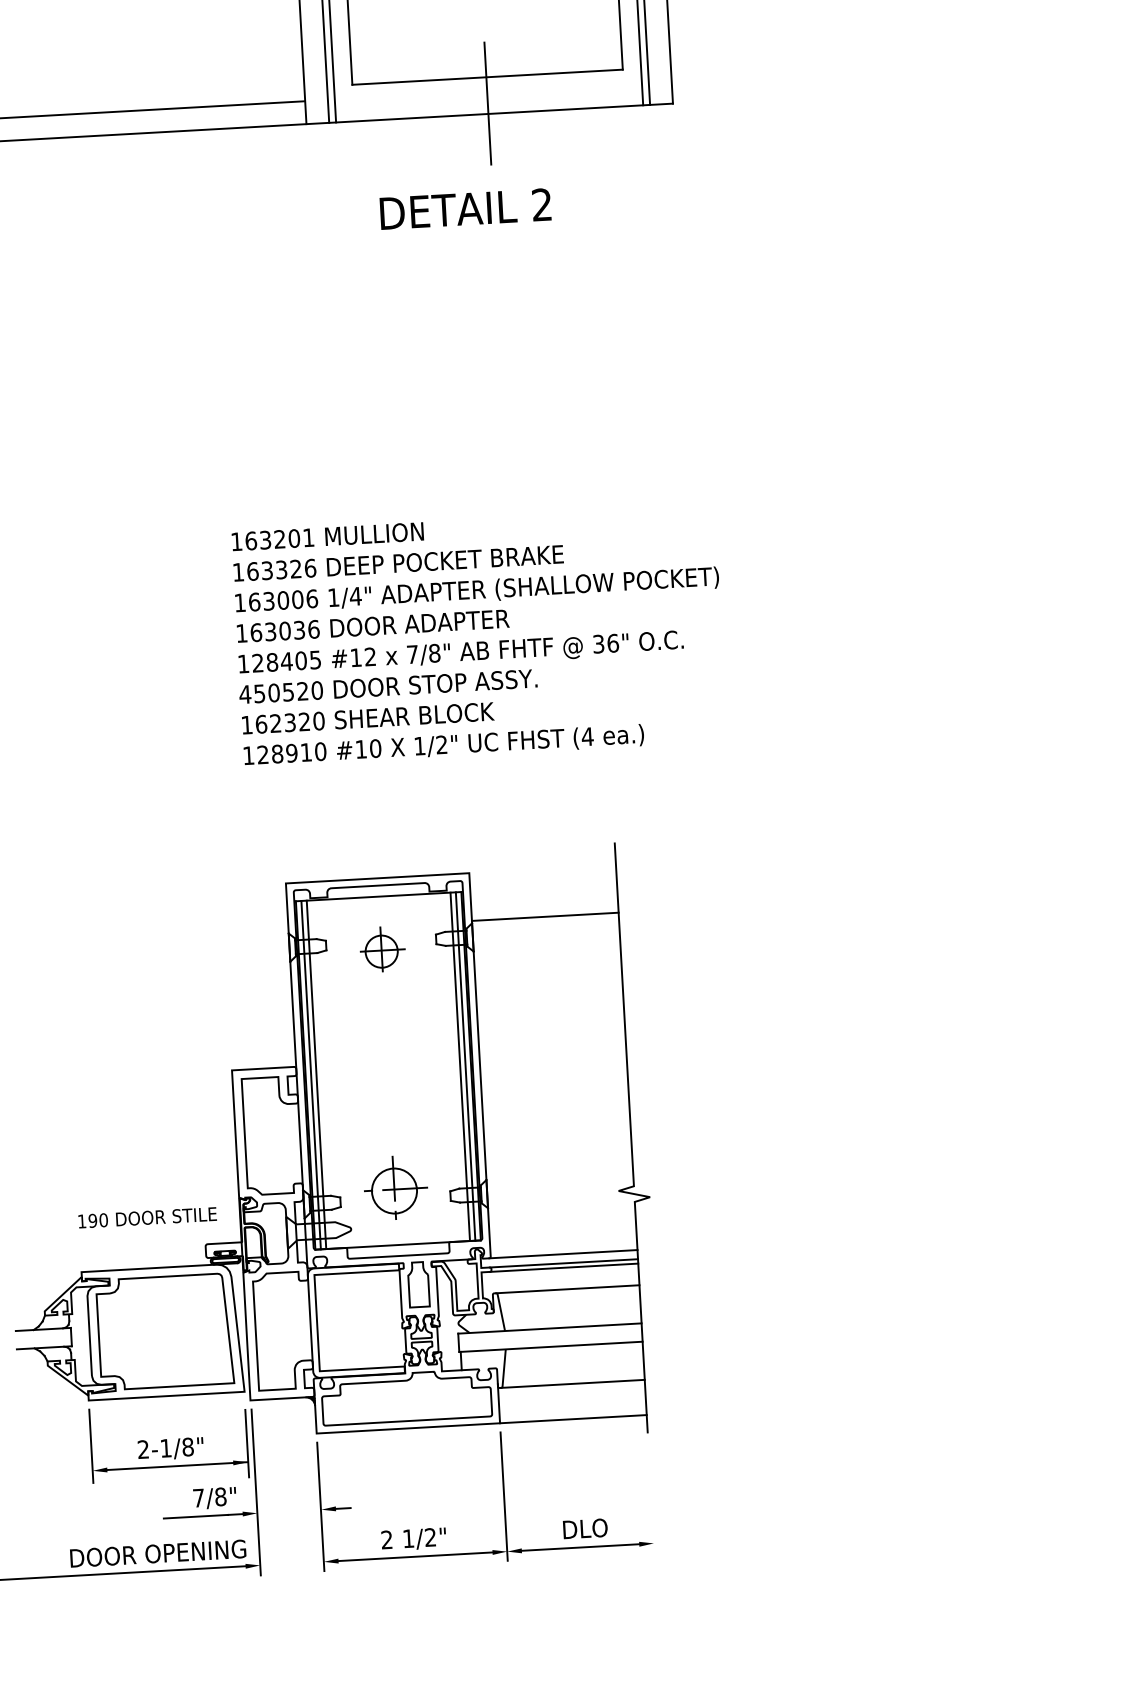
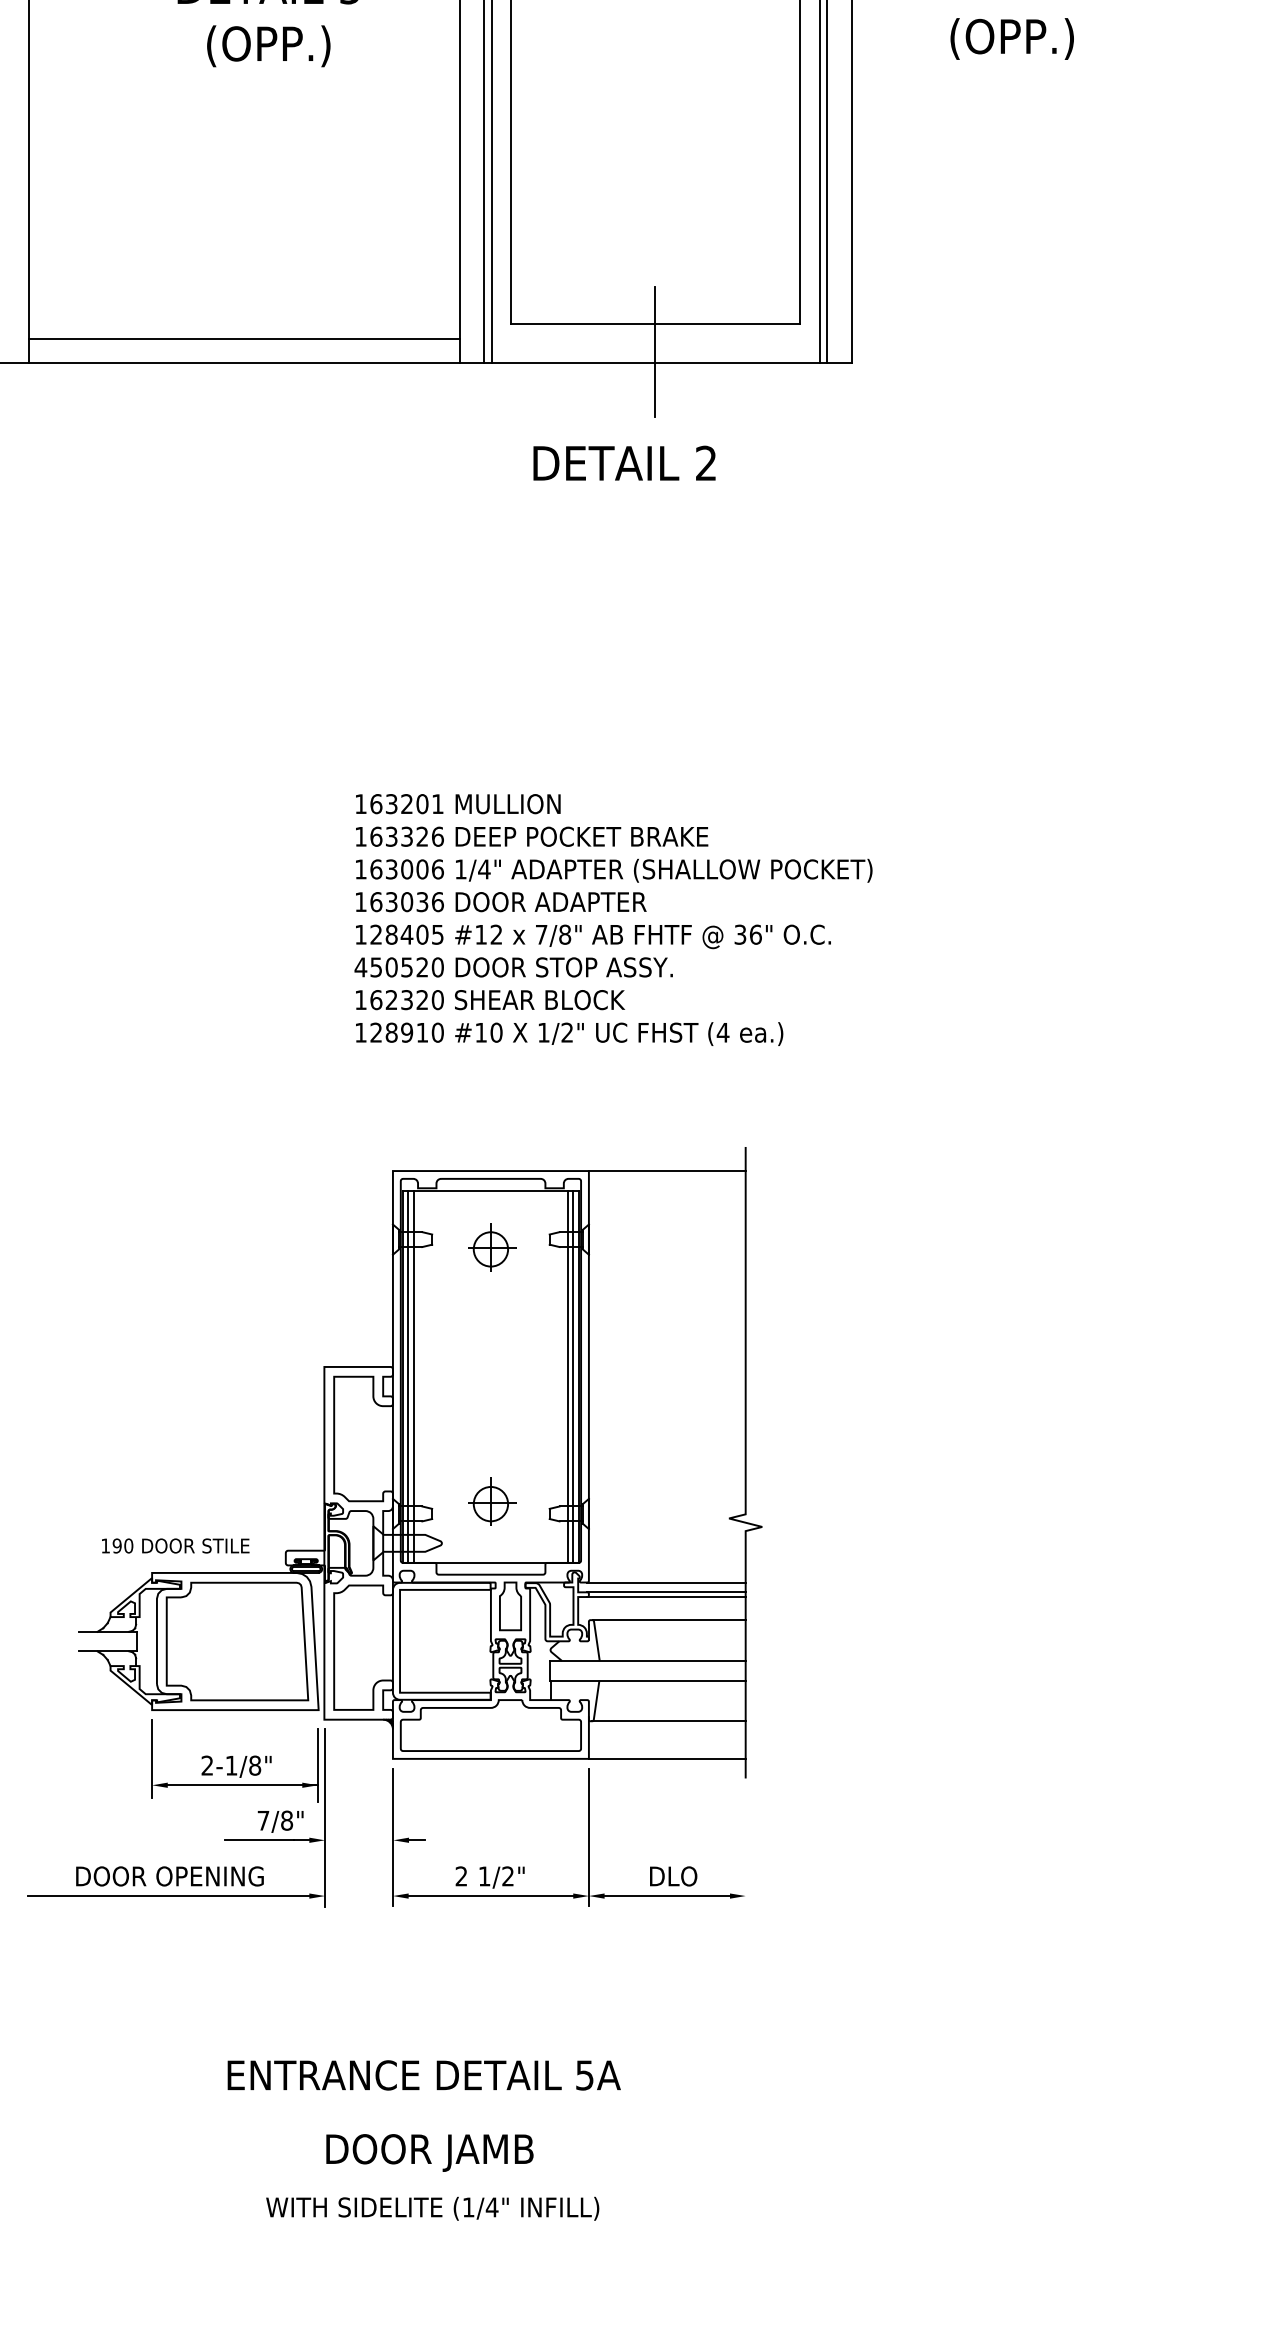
line: (544, 917) -> (666, 1171), moved
part: (396, 1187) -> (492, 1501), size x0.71
text: (147, 1217) -> (175, 1545), moved
text: (157, 1553) -> (169, 1876), moved

